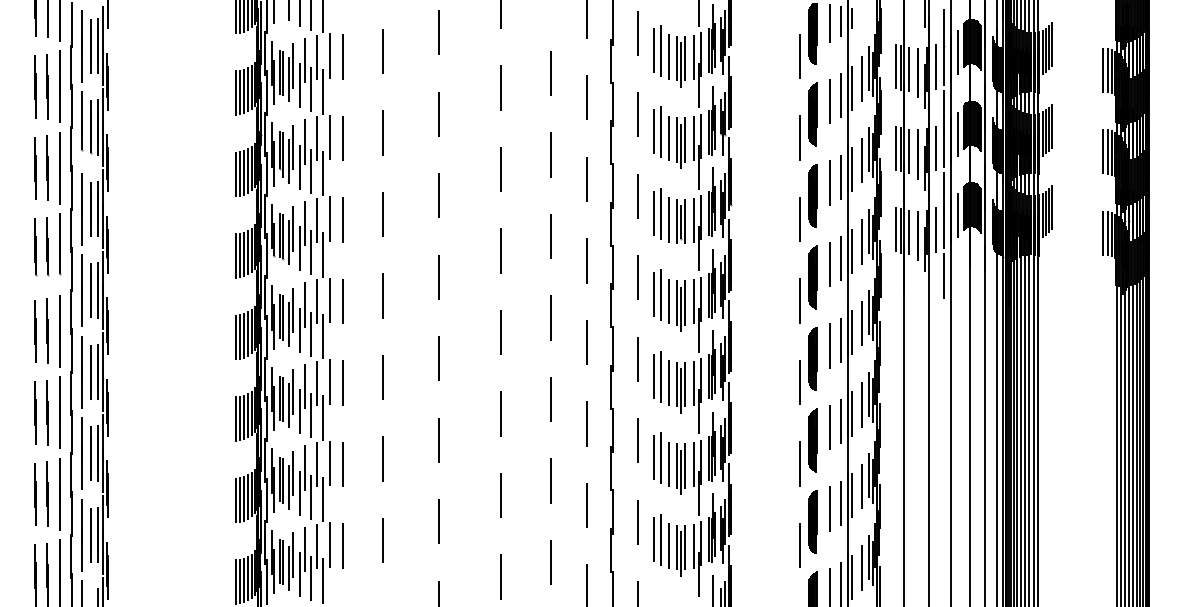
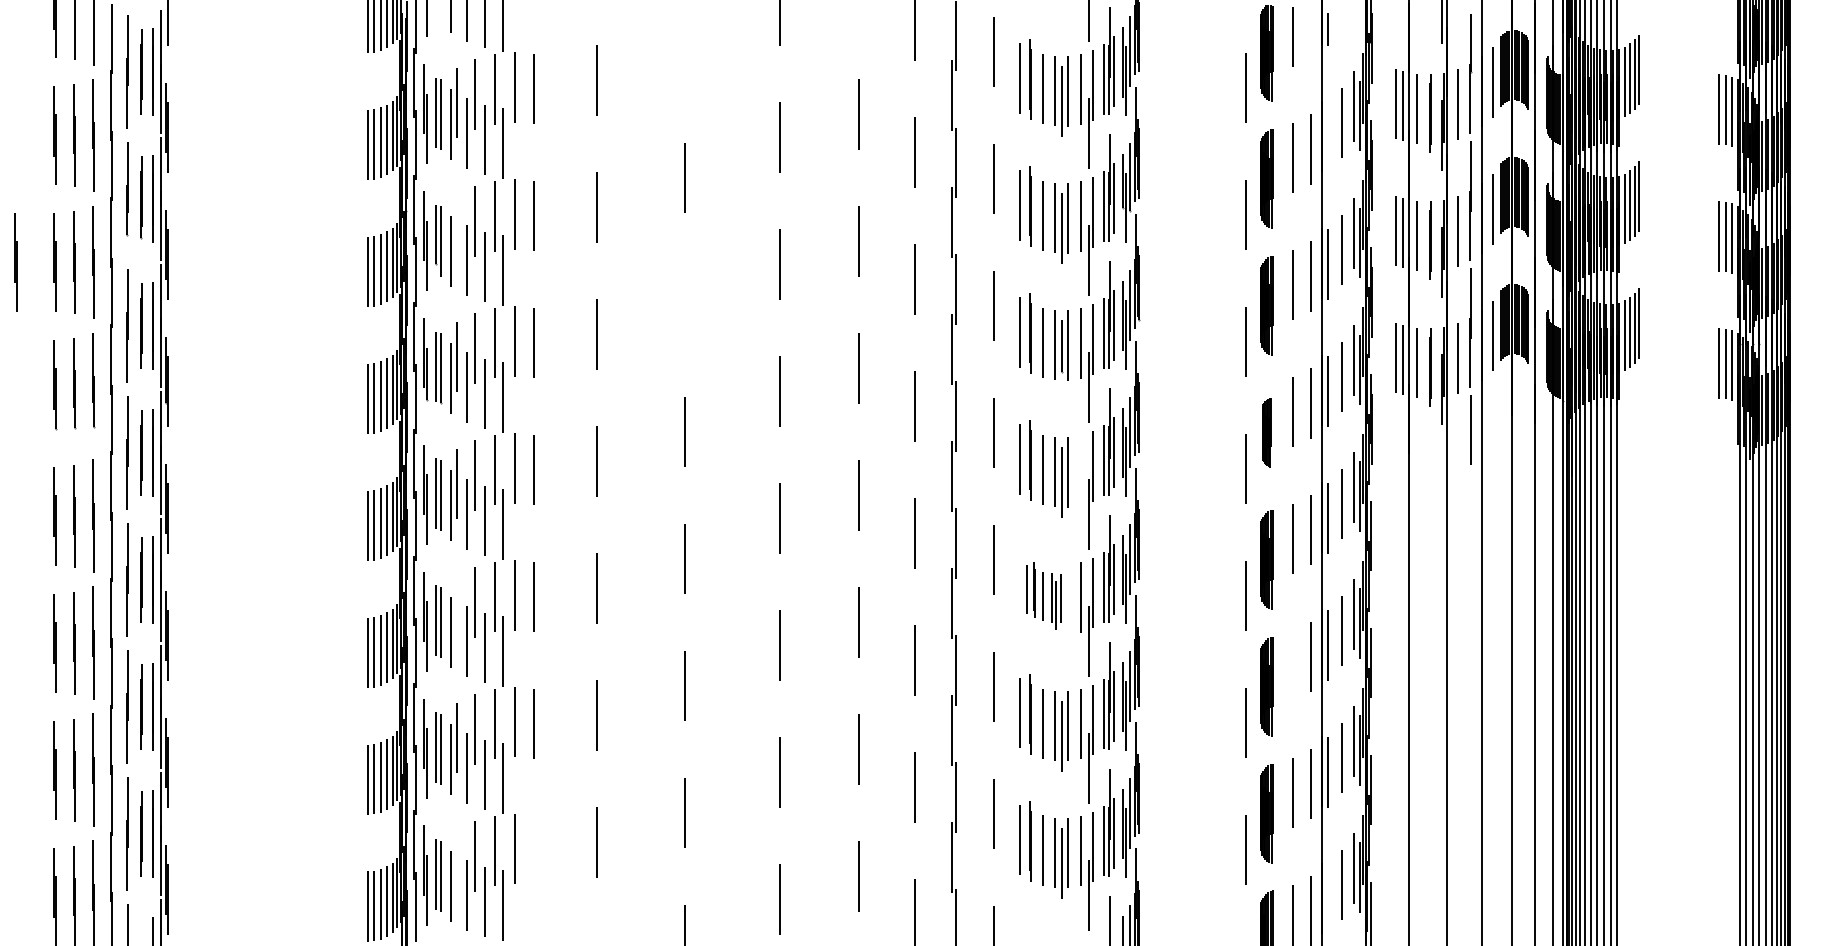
line: (841, 21) -> (1311, 33), removed
line: (439, 32) -> (684, 50), removed
line: (852, 87) -> (1328, 136), removed
line: (293, 147) -> (457, 229), removed
line: (10, 168) -> (16, 262), added
line: (439, 195) -> (684, 304), removed
part: (812, 277) -> (1266, 432), size x0.7
line: (693, 301) -> (1080, 469), removed
part: (669, 382) -> (1043, 596), size x0.7
line: (293, 391) -> (457, 610), removed
line: (829, 427) -> (1292, 666), removed
line: (342, 545) -> (533, 850), removed
line: (293, 554) -> (457, 864), removed
line: (852, 576) -> (1328, 898), removed

